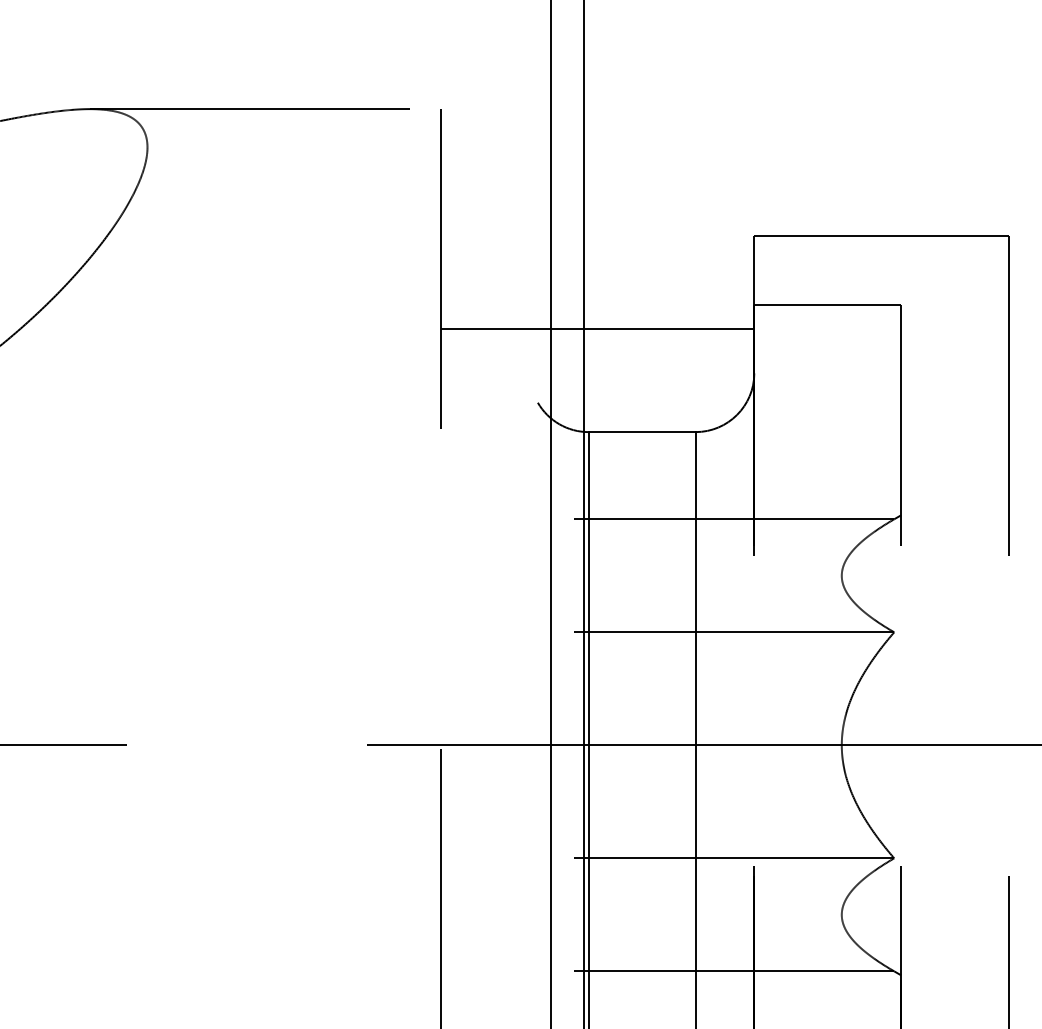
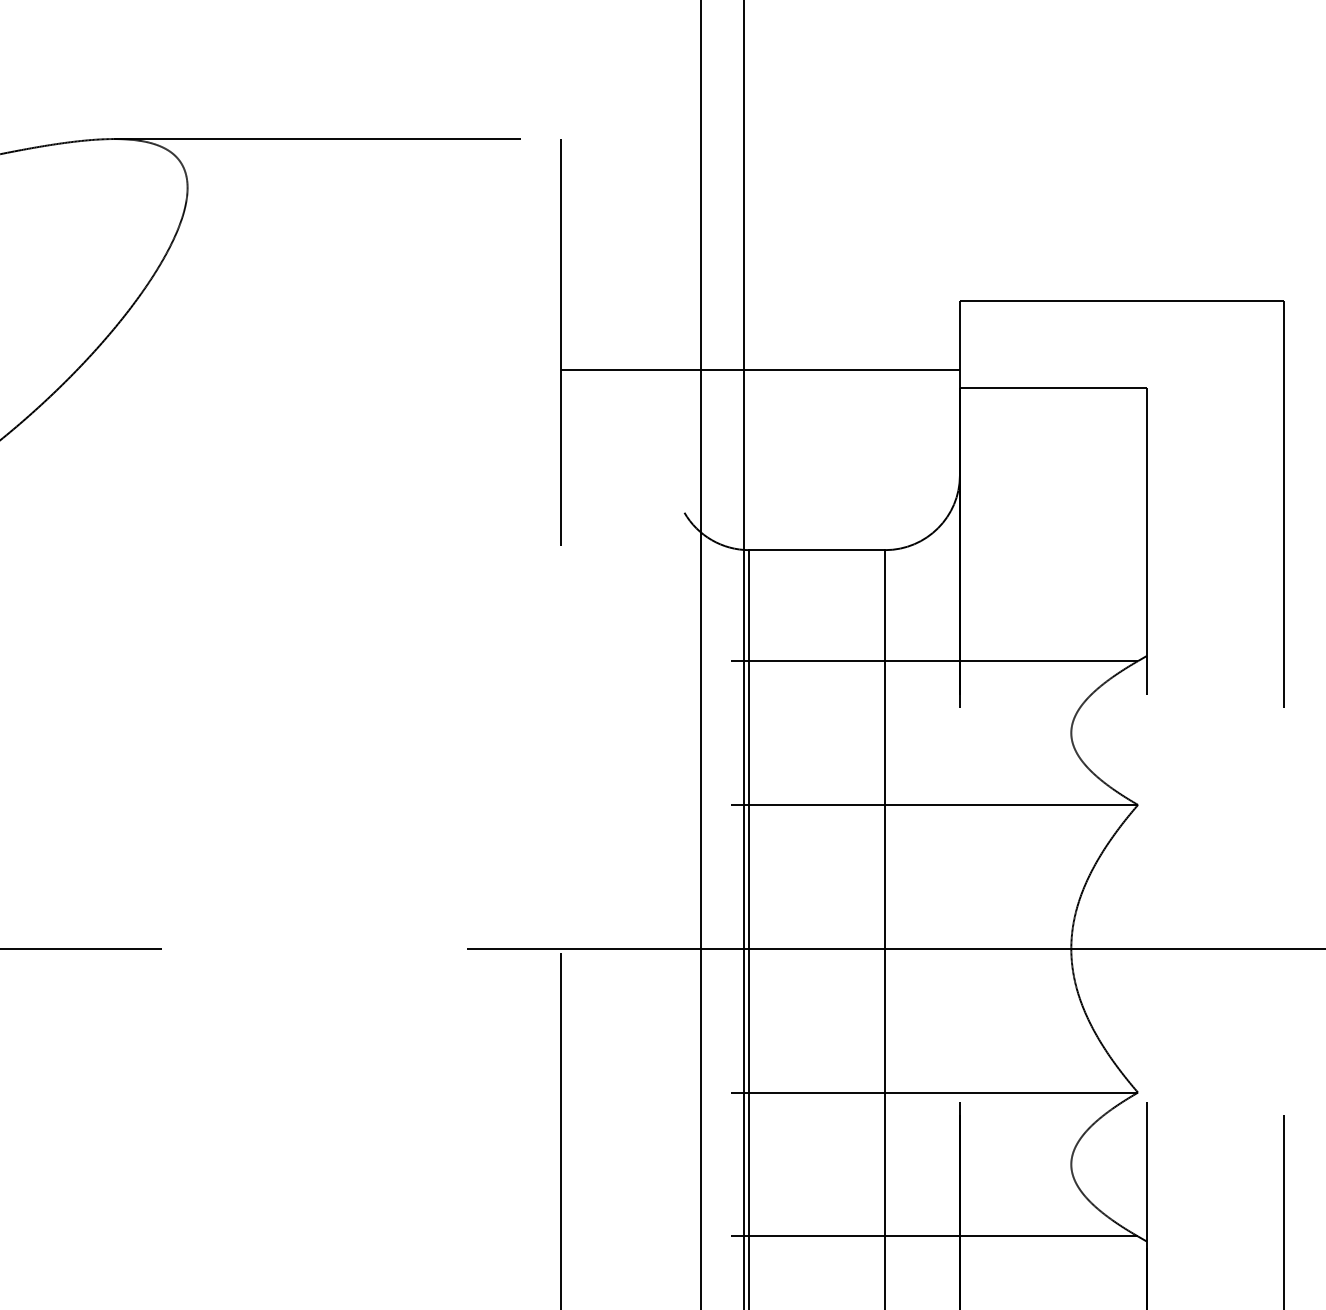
line: (597, 329) -> (760, 369), moved

